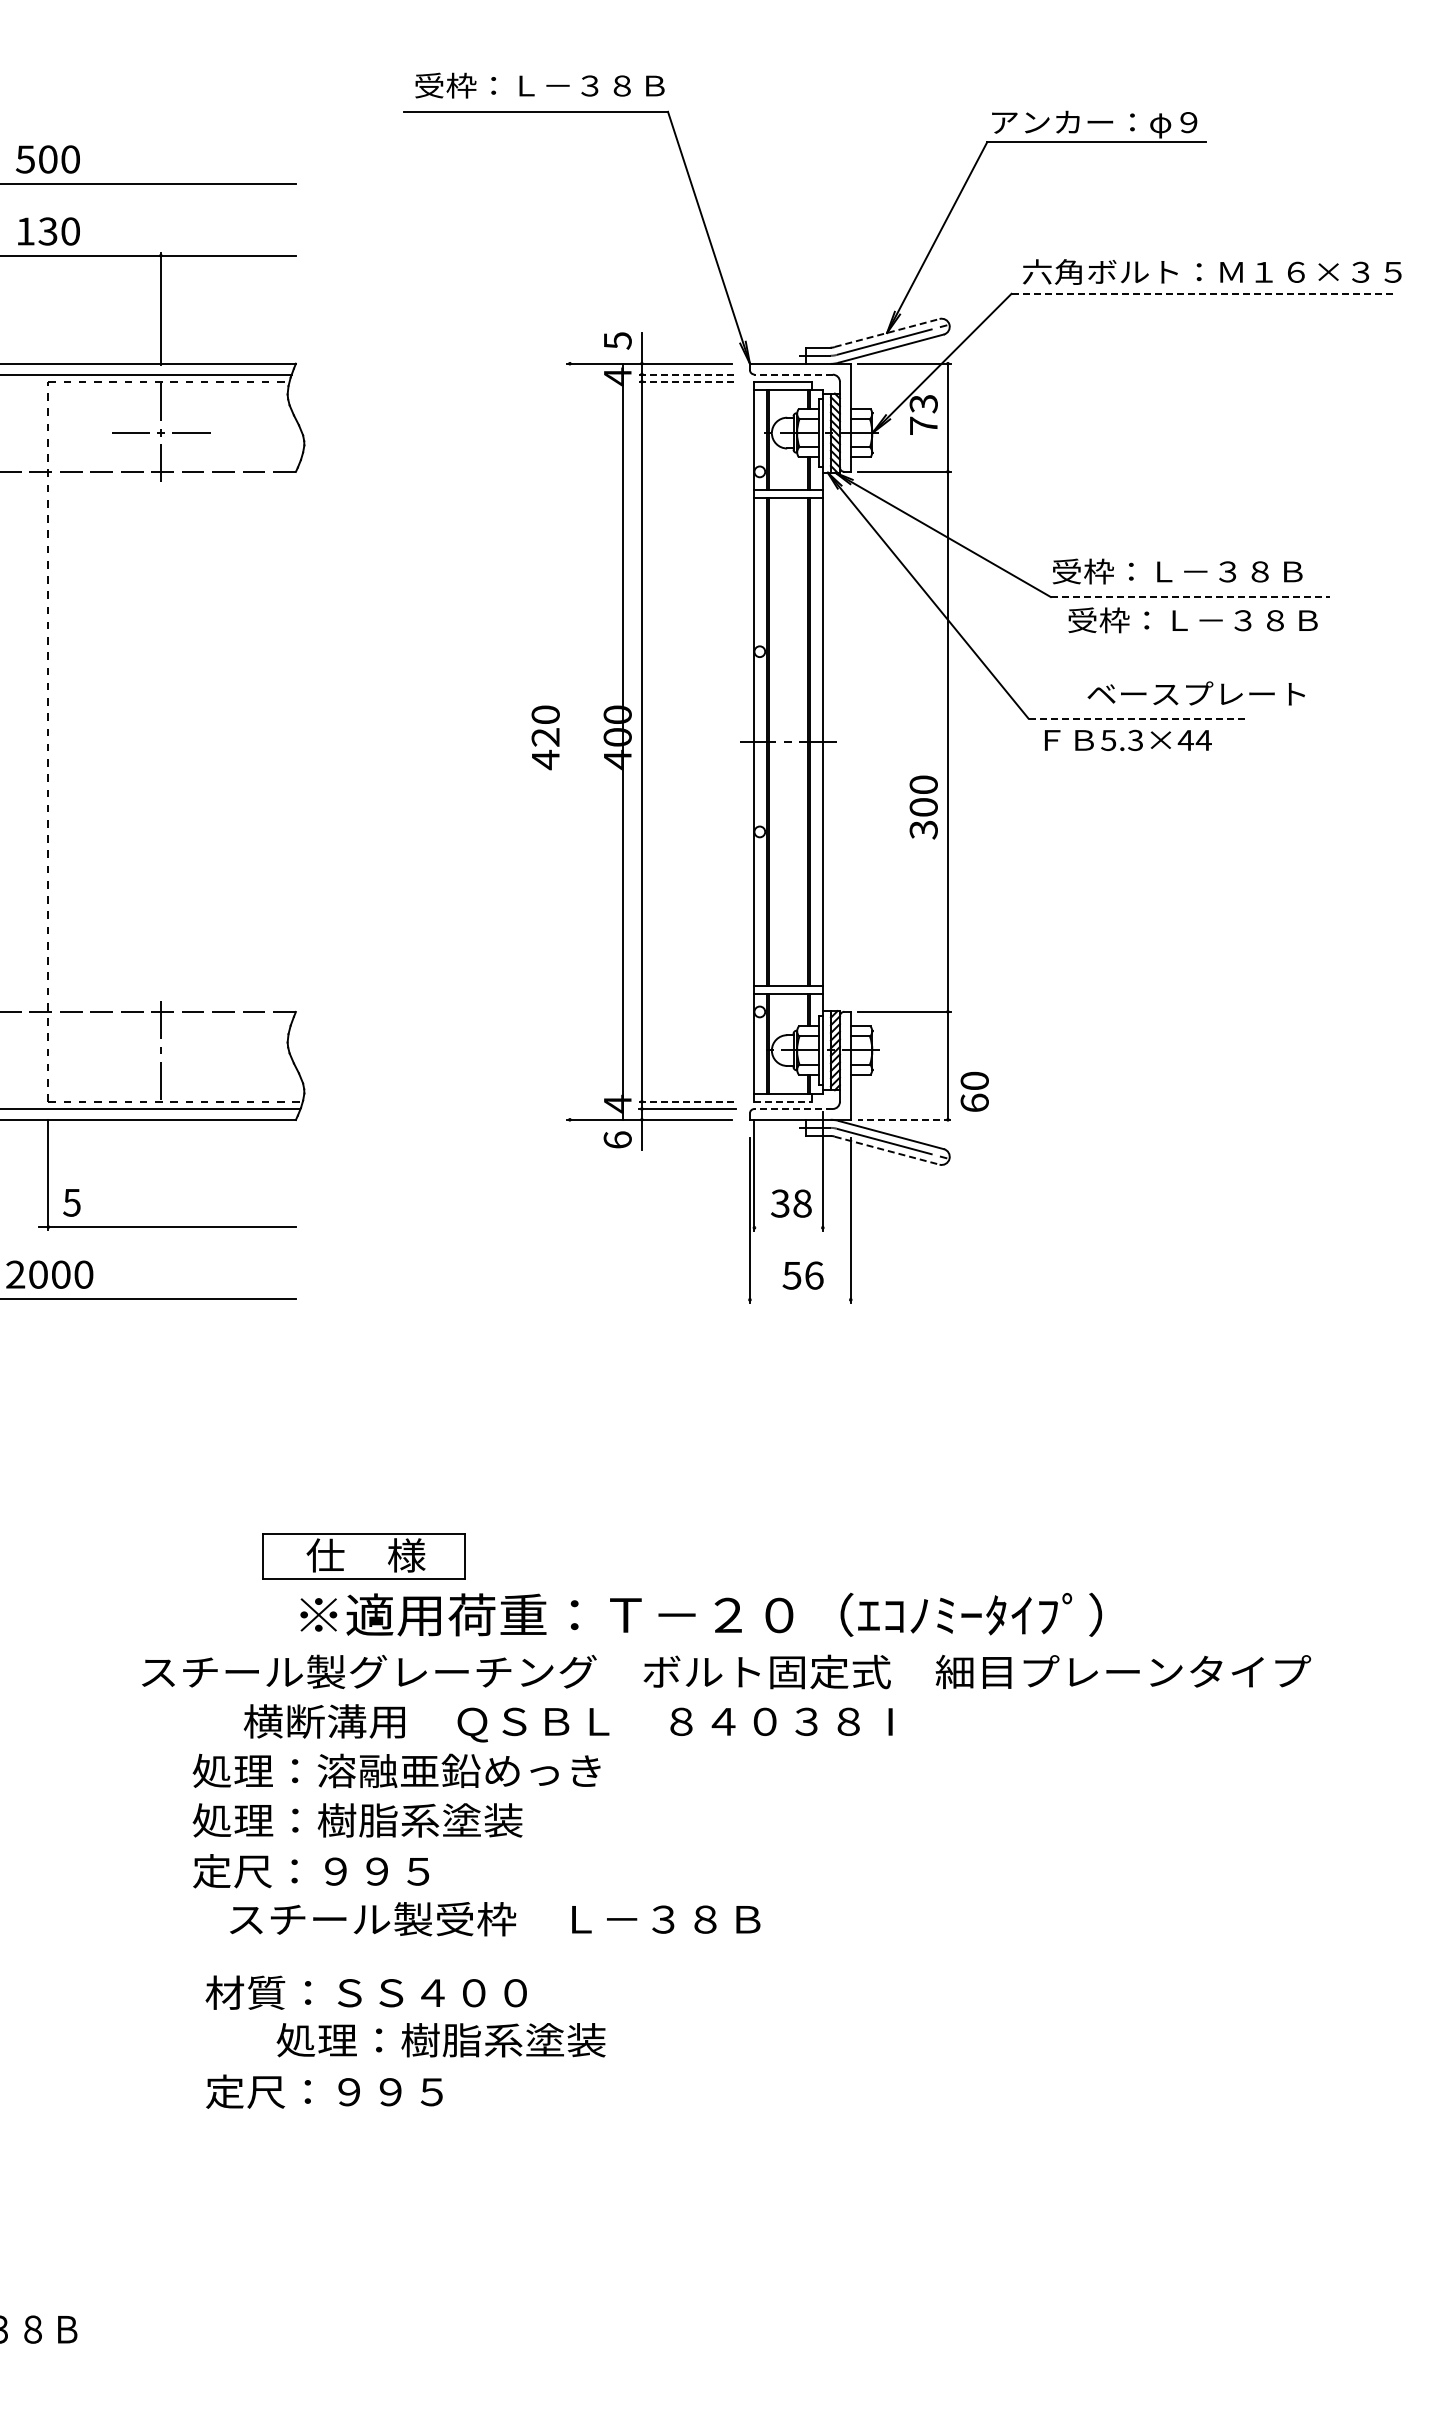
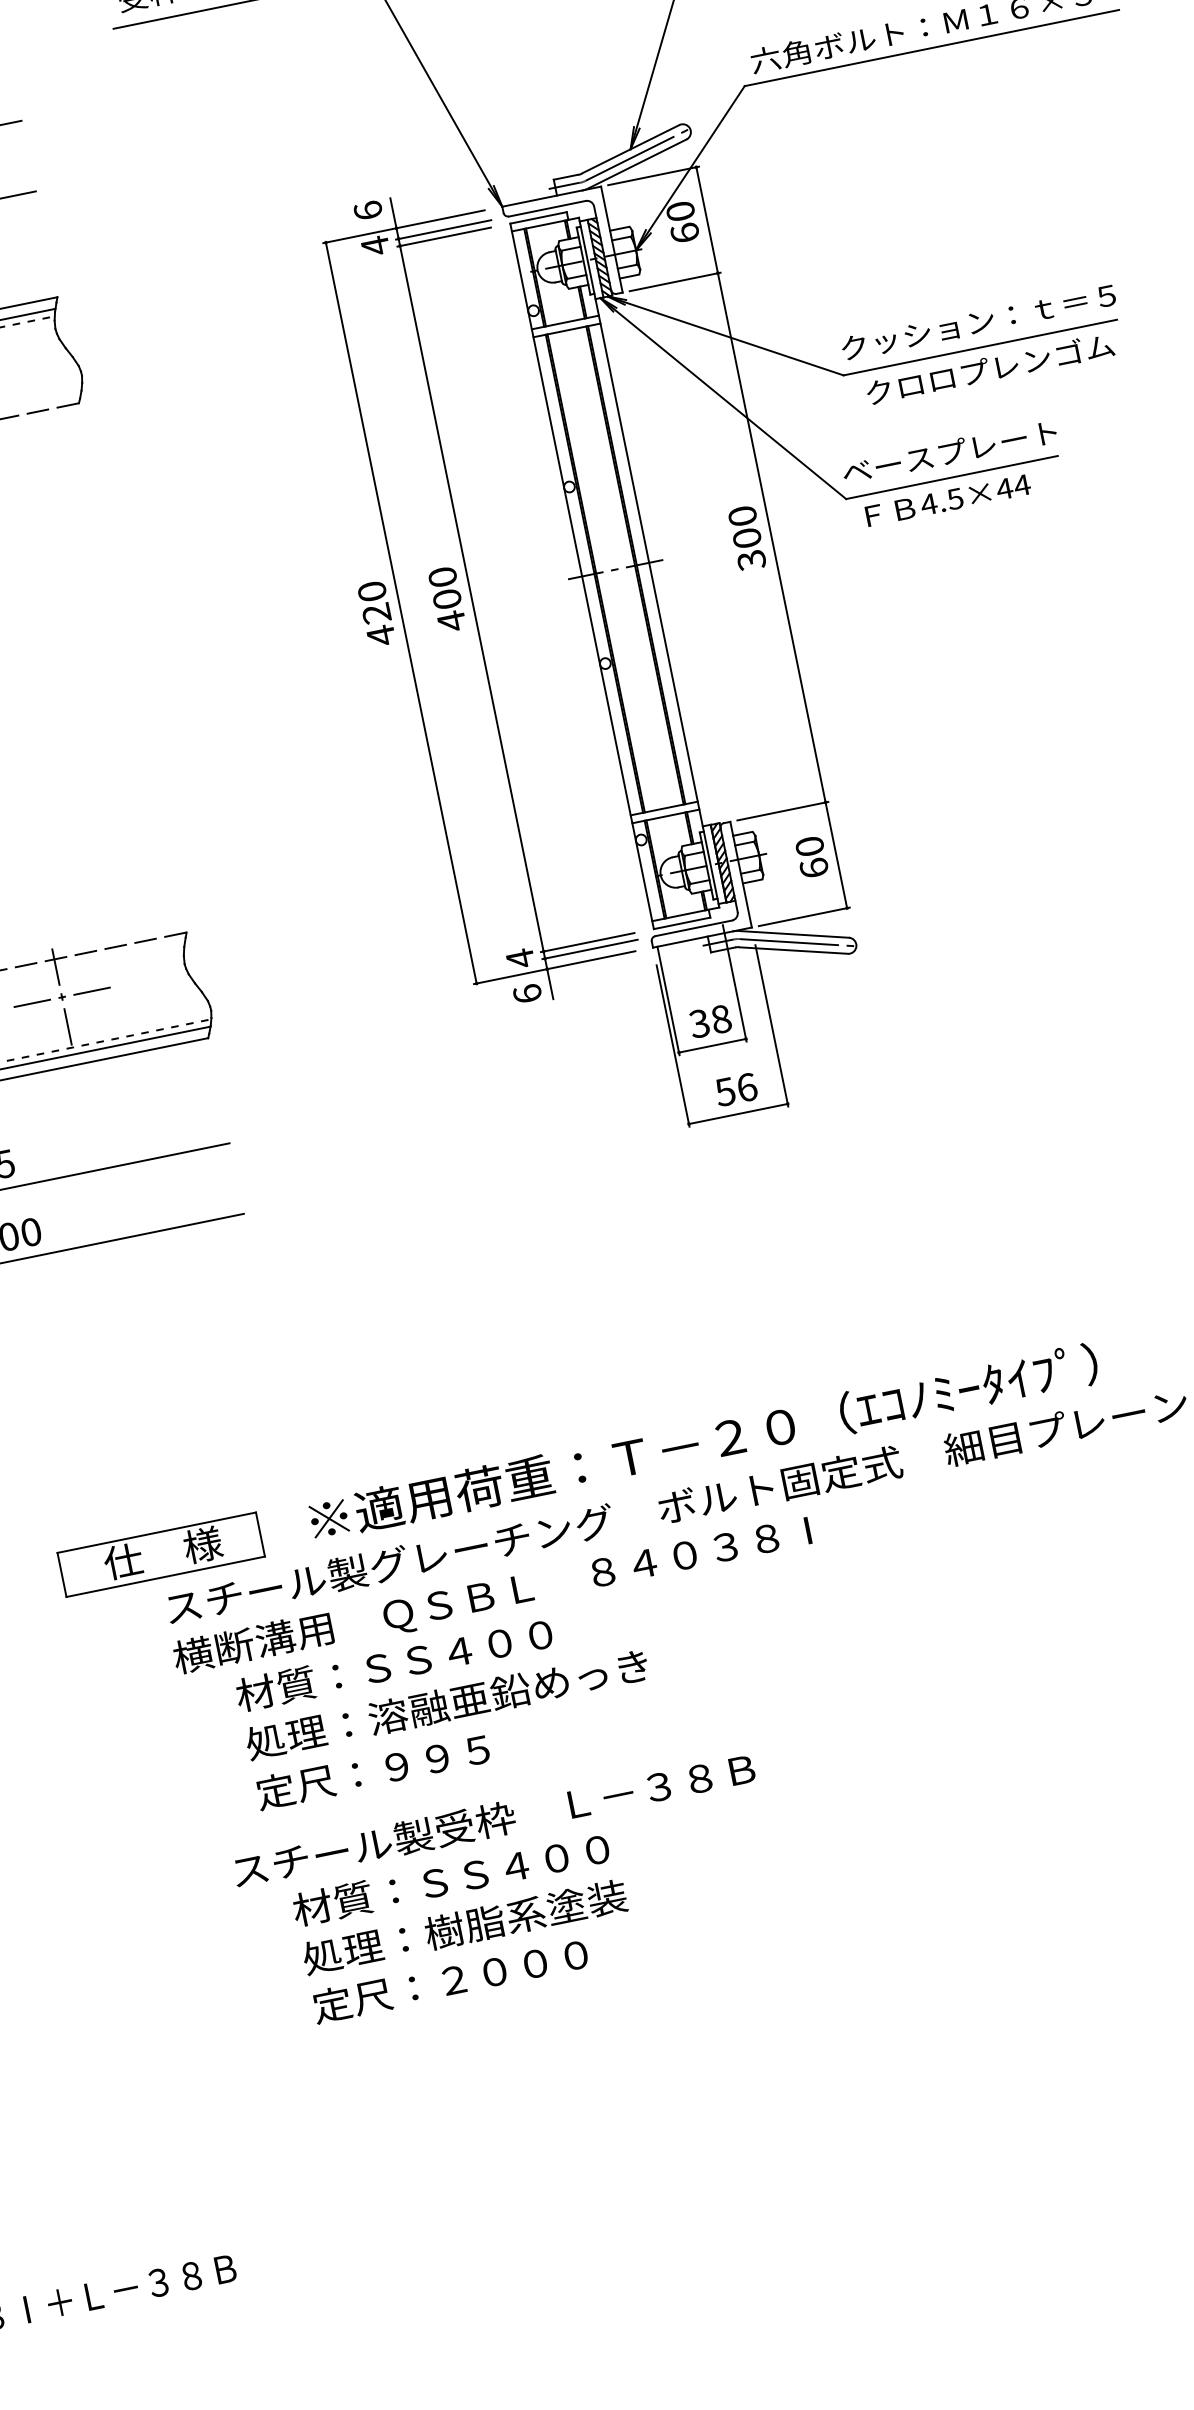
line: (1203, 293) -> (932, 47), dashed -> solid
line: (887, 332) -> (630, 148), dashed -> solid
text: (617, 340) -> (367, 210), 5 -> 6
line: (687, 374) -> (443, 229), dashed -> solid
line: (793, 374) -> (547, 208), dashed -> solid
line: (686, 381) -> (443, 236), dashed -> solid
text: (923, 414) -> (682, 221), 73 -> 60
text: (1192, 571) -> (977, 322), 受枠：Ｌ－３８Ｂ -> クッション：ｔ＝５
line: (1190, 597) -> (980, 347), dashed -> solid
text: (1194, 620) -> (989, 369), 受枠：Ｌ－３８Ｂ -> クロロプレンゴム
text: (1195, 693) -> (948, 452), moved
line: (1137, 718) -> (952, 477), dashed -> solid
text: (1121, 740) -> (941, 501), 5.3×44 -> 4.5×44
line: (622, 741) -> (400, 612), moved
text: (923, 807) -> (746, 538), moved
line: (160, 1050) -> (61, 997), added
text: (974, 1091) -> (811, 856), moved
line: (686, 1101) -> (587, 942), dashed -> solid
line: (783, 1101) -> (682, 923), dashed -> solid
line: (793, 1109) -> (693, 928), dashed -> solid
line: (903, 1119) -> (803, 916), dashed -> solid
line: (887, 1150) -> (793, 950), dashed -> solid
line: (788, 1227) -> (712, 1045), added
line: (799, 1299) -> (737, 1113), added
part: (363, 1556) -> (160, 1554), moved
text: (567, 1723) -> (491, 1596), moved
text: (396, 1770) -> (436, 1655), 処理：溶融亜鉛めっき -> 材質：ＳＳ４００
text: (459, 1820) -> (508, 1692), 処理：樹脂系塗装 -> 処理：溶融亜鉛めっき
text: (495, 1919) -> (494, 1820), moved
text: (440, 2040) -> (464, 1927), moved
text: (411, 2092) -> (515, 1968), 定尺：９９５ -> 定尺：２０００

